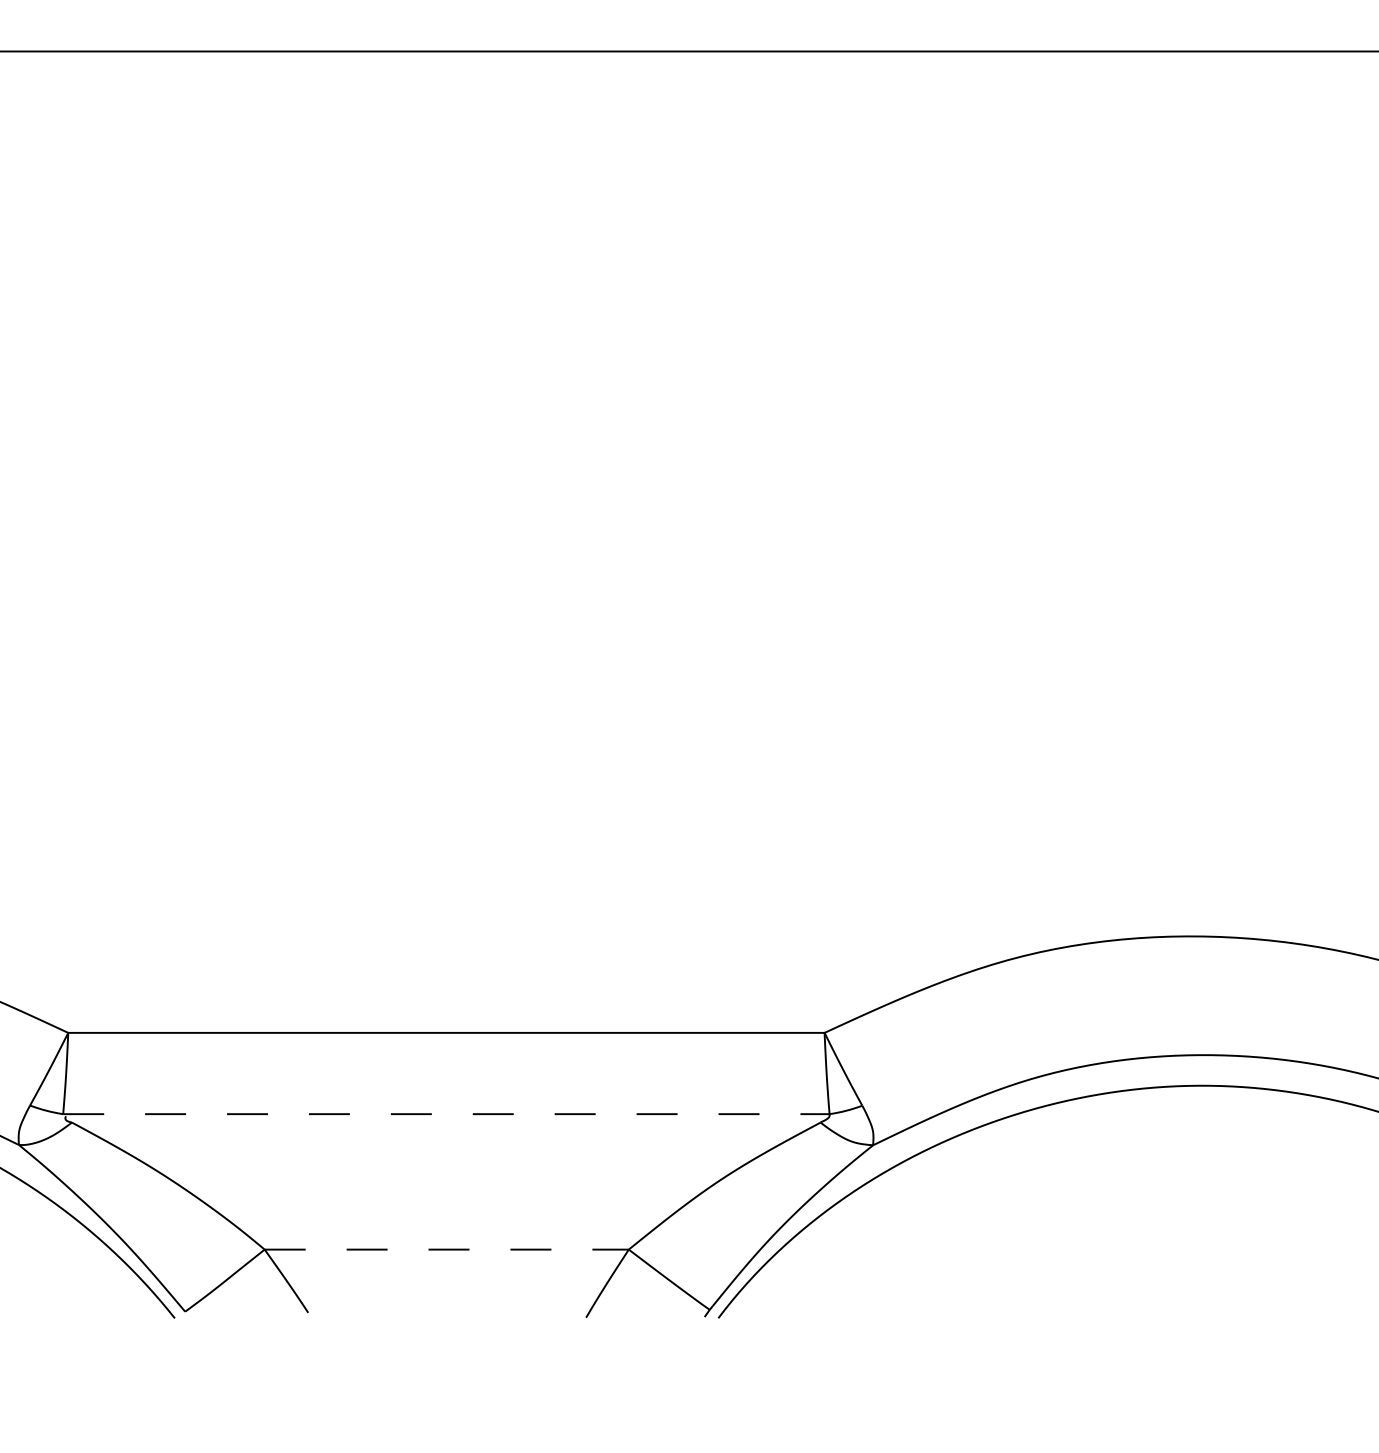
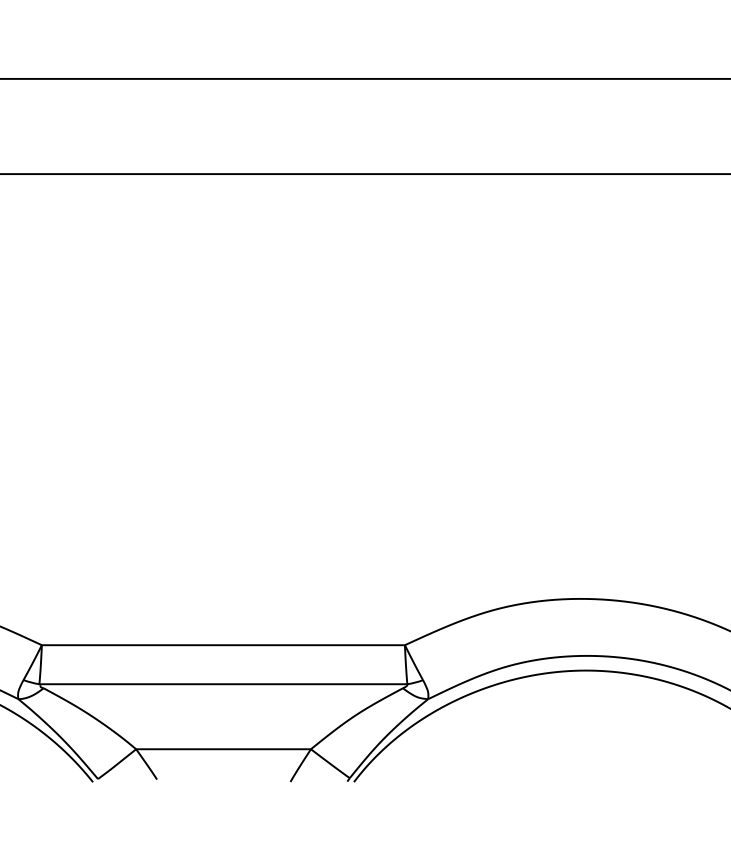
line: (446, 1114) -> (223, 684), dashed -> solid
line: (448, 1250) -> (224, 749), dashed -> solid

